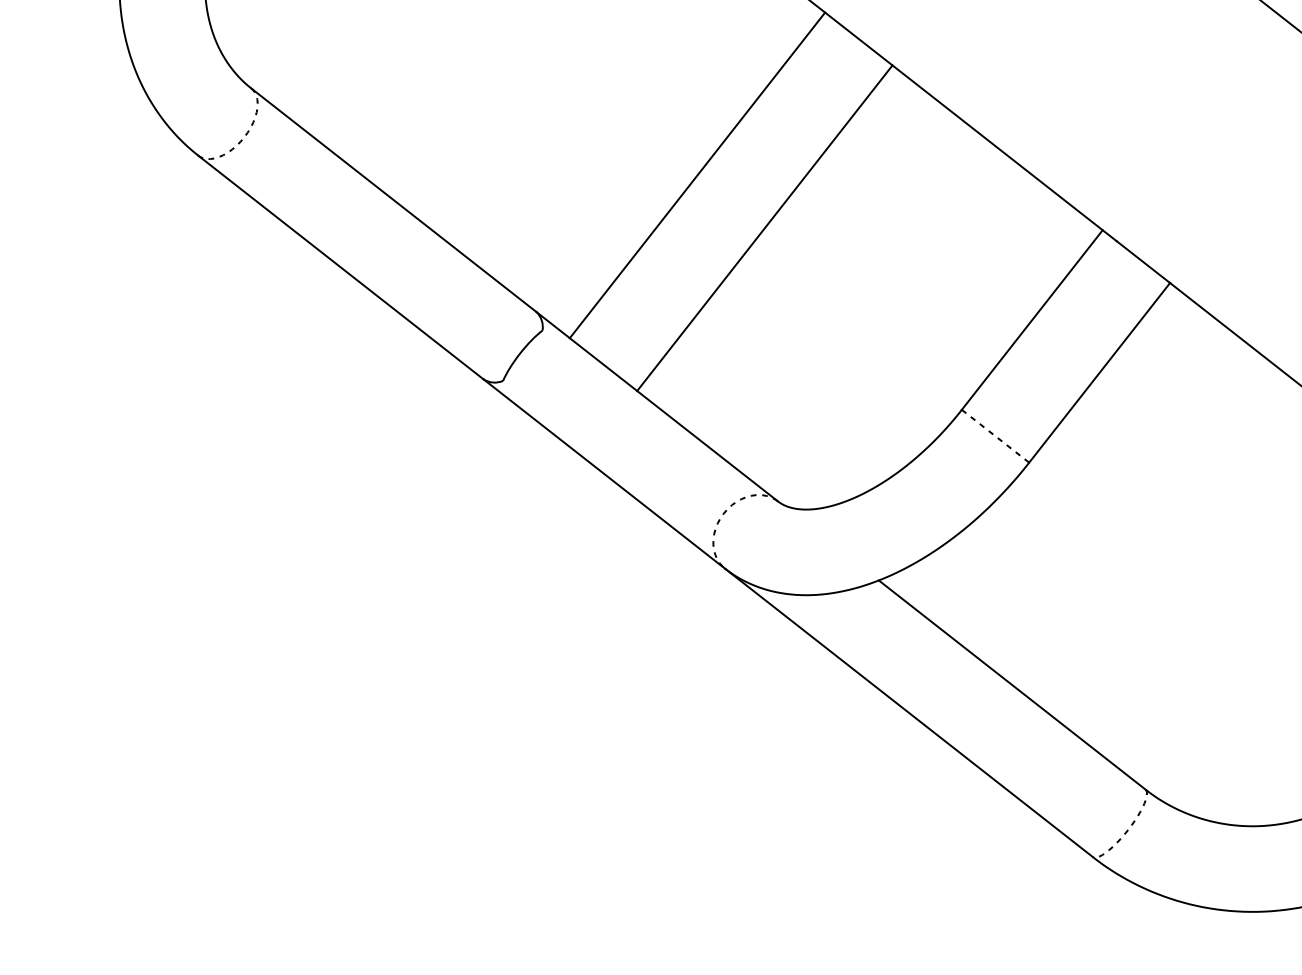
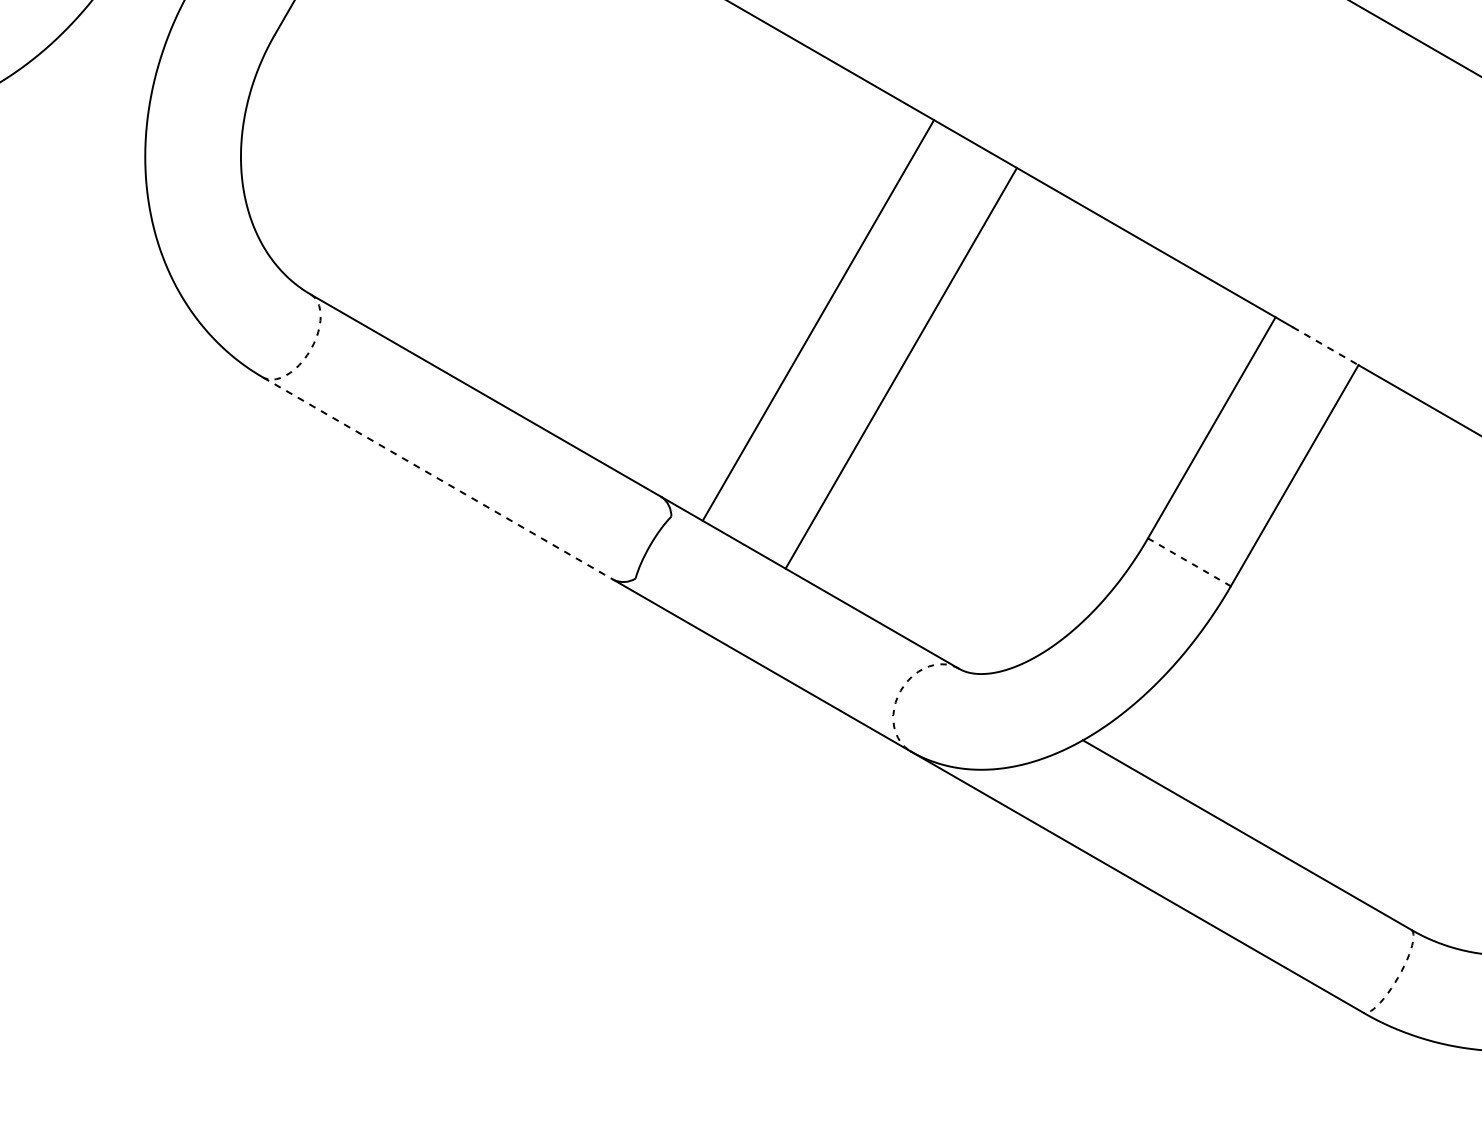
line: (1143, 262) -> (1325, 346), solid -> dashed
line: (341, 267) -> (438, 478), solid -> dashed

